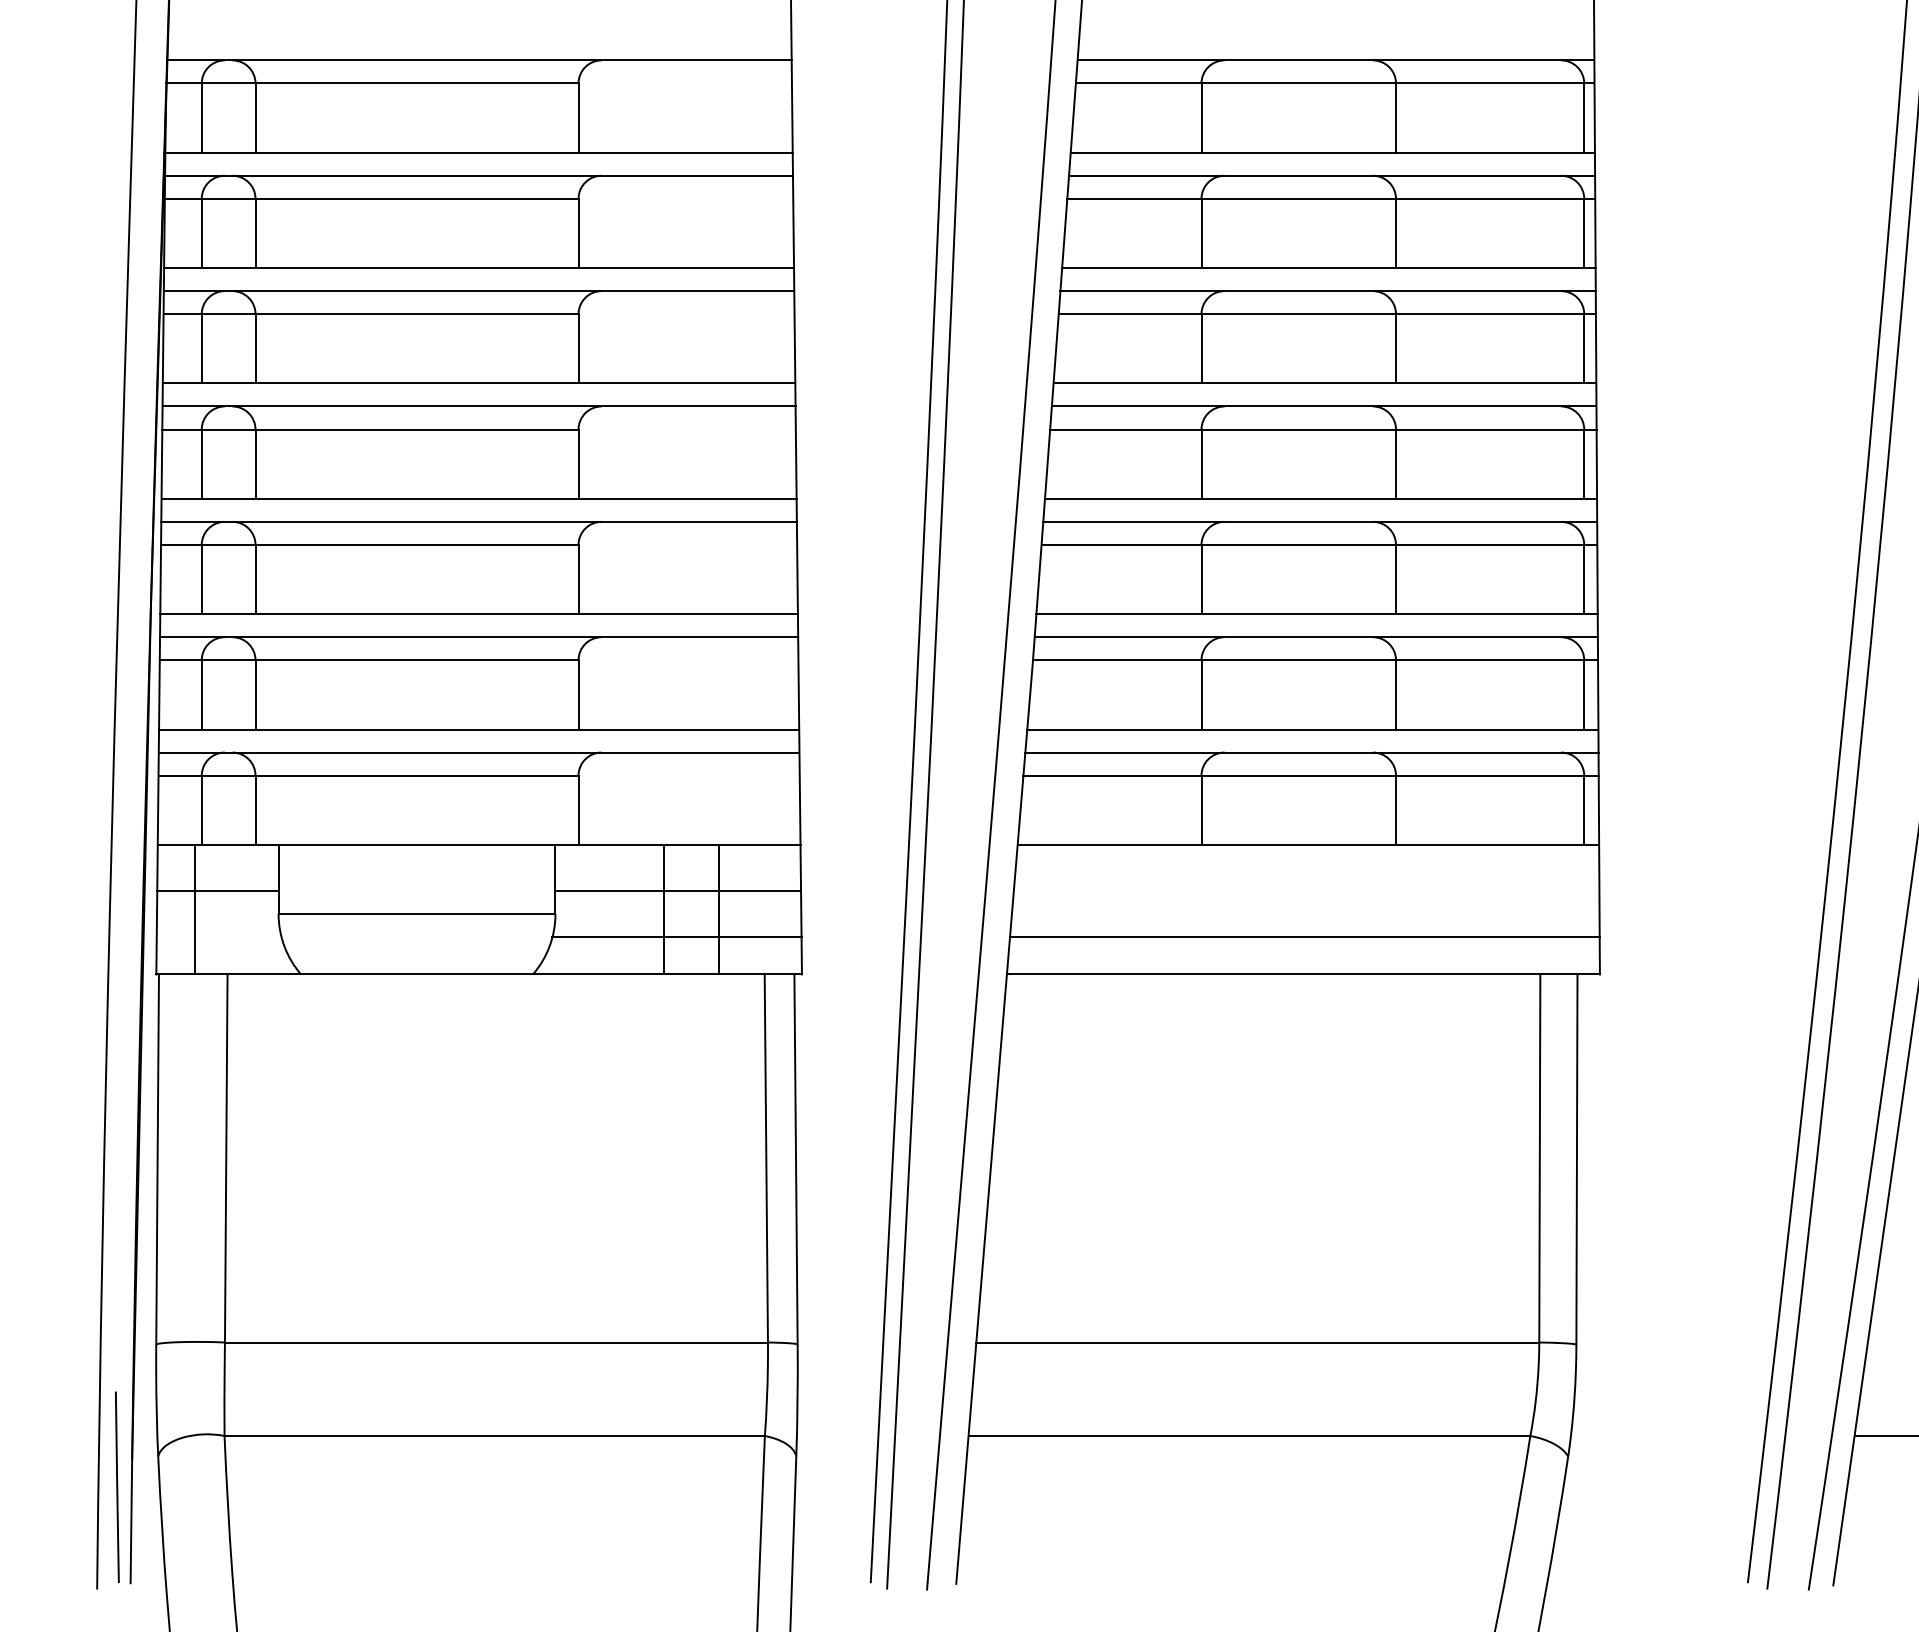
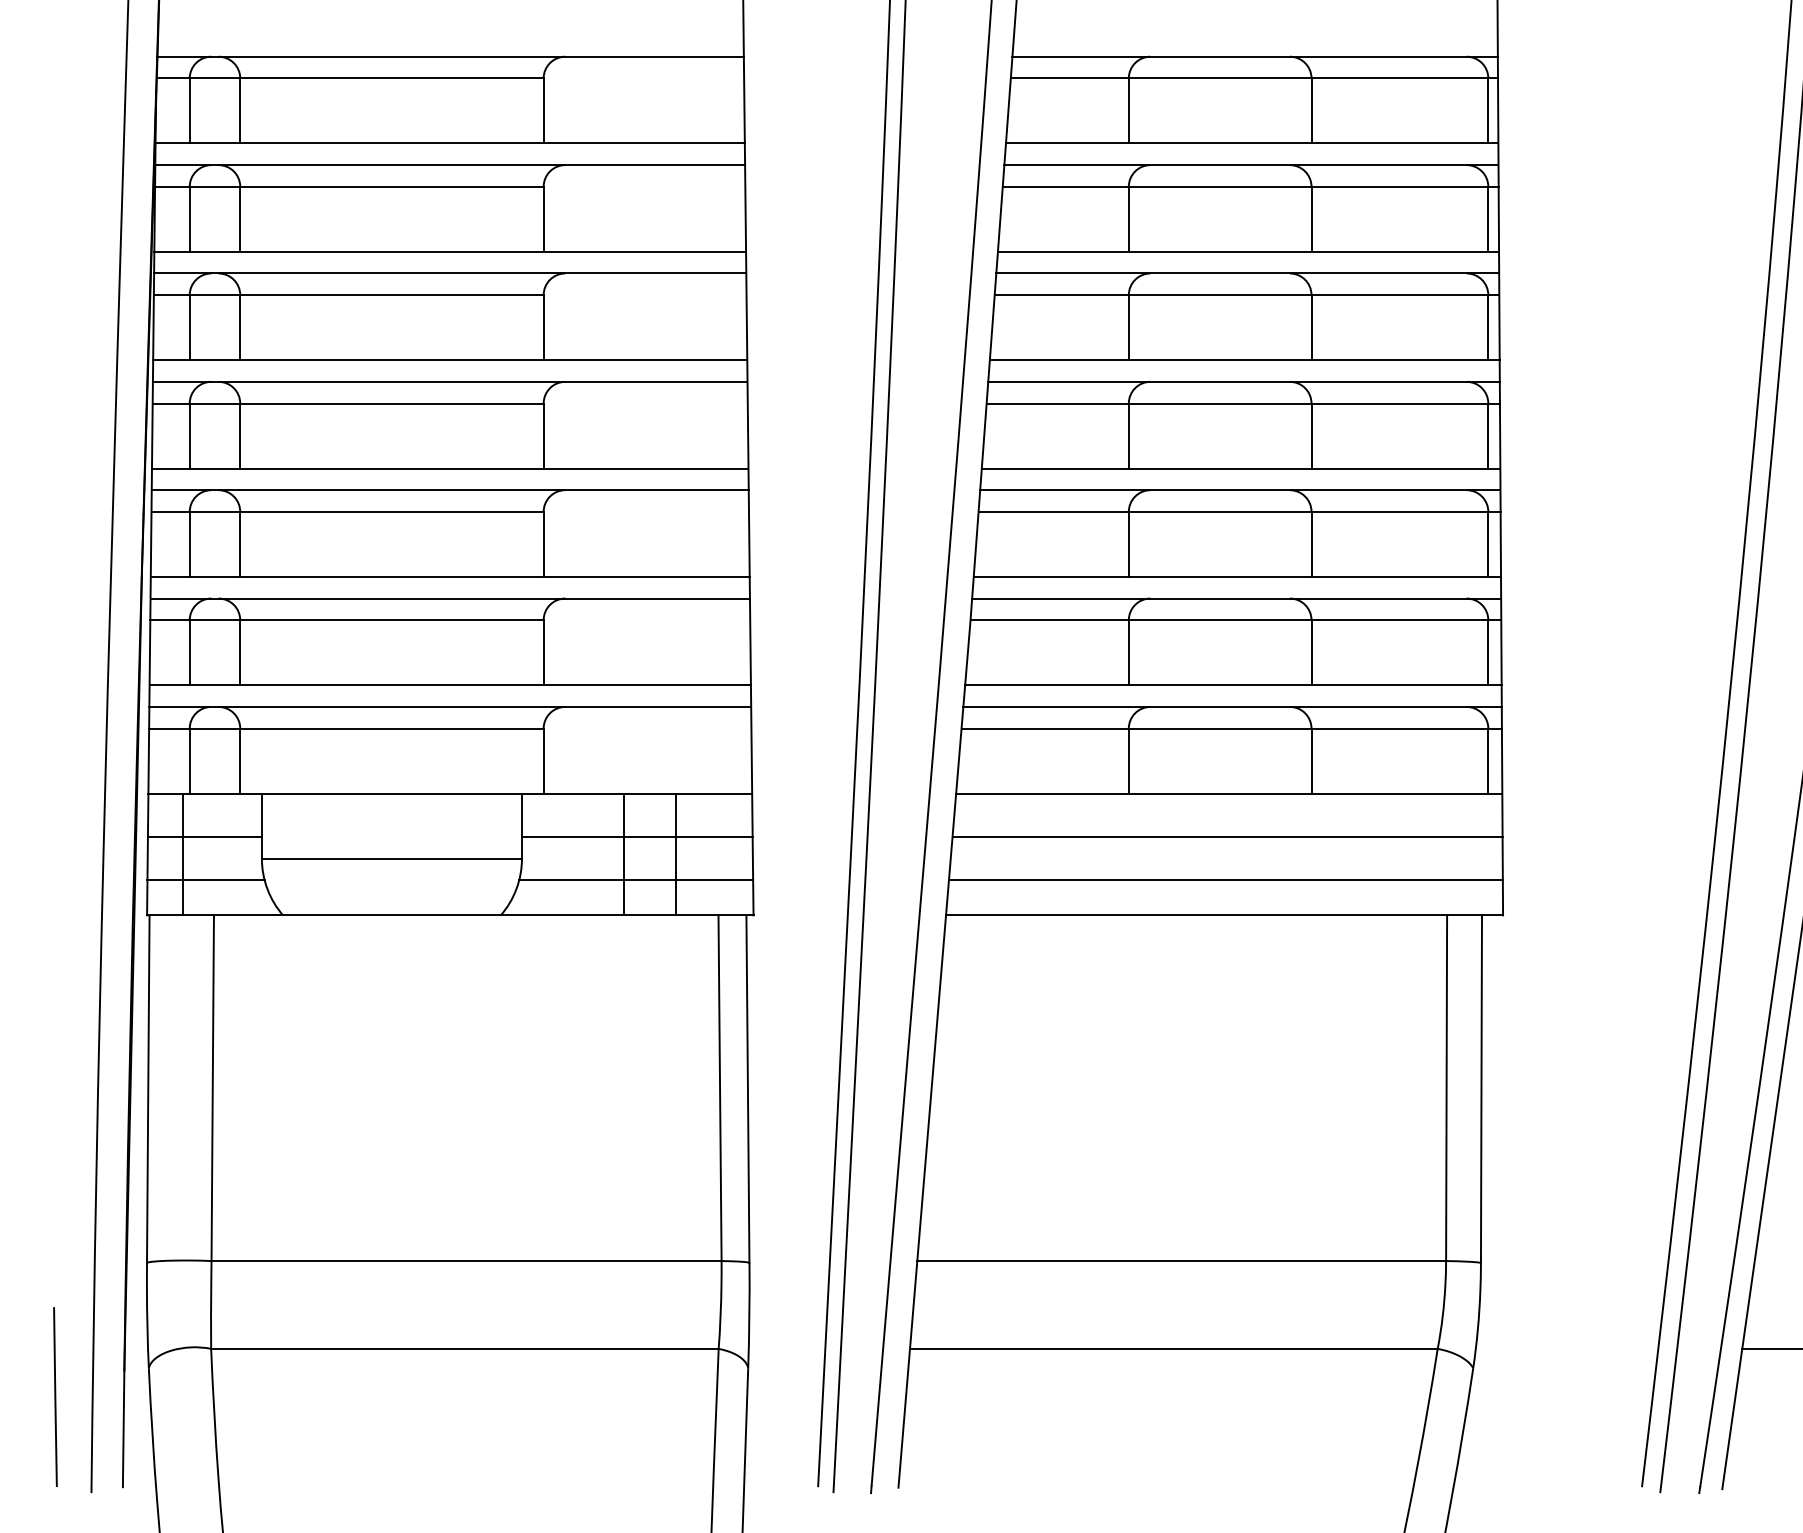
line: (1306, 890) -> (1227, 836), added
line: (218, 937) -> (205, 880), added
line: (117, 1486) -> (55, 1396), moved

